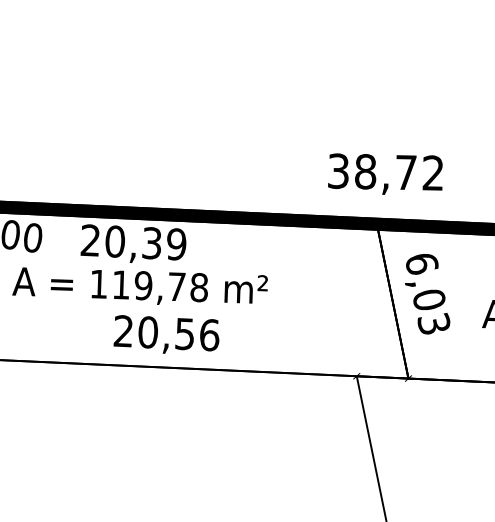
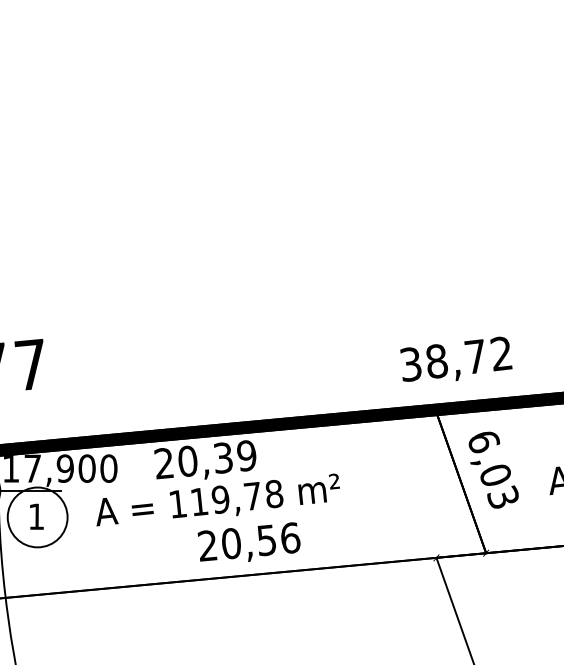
text: (386, 171) -> (456, 358), moved

